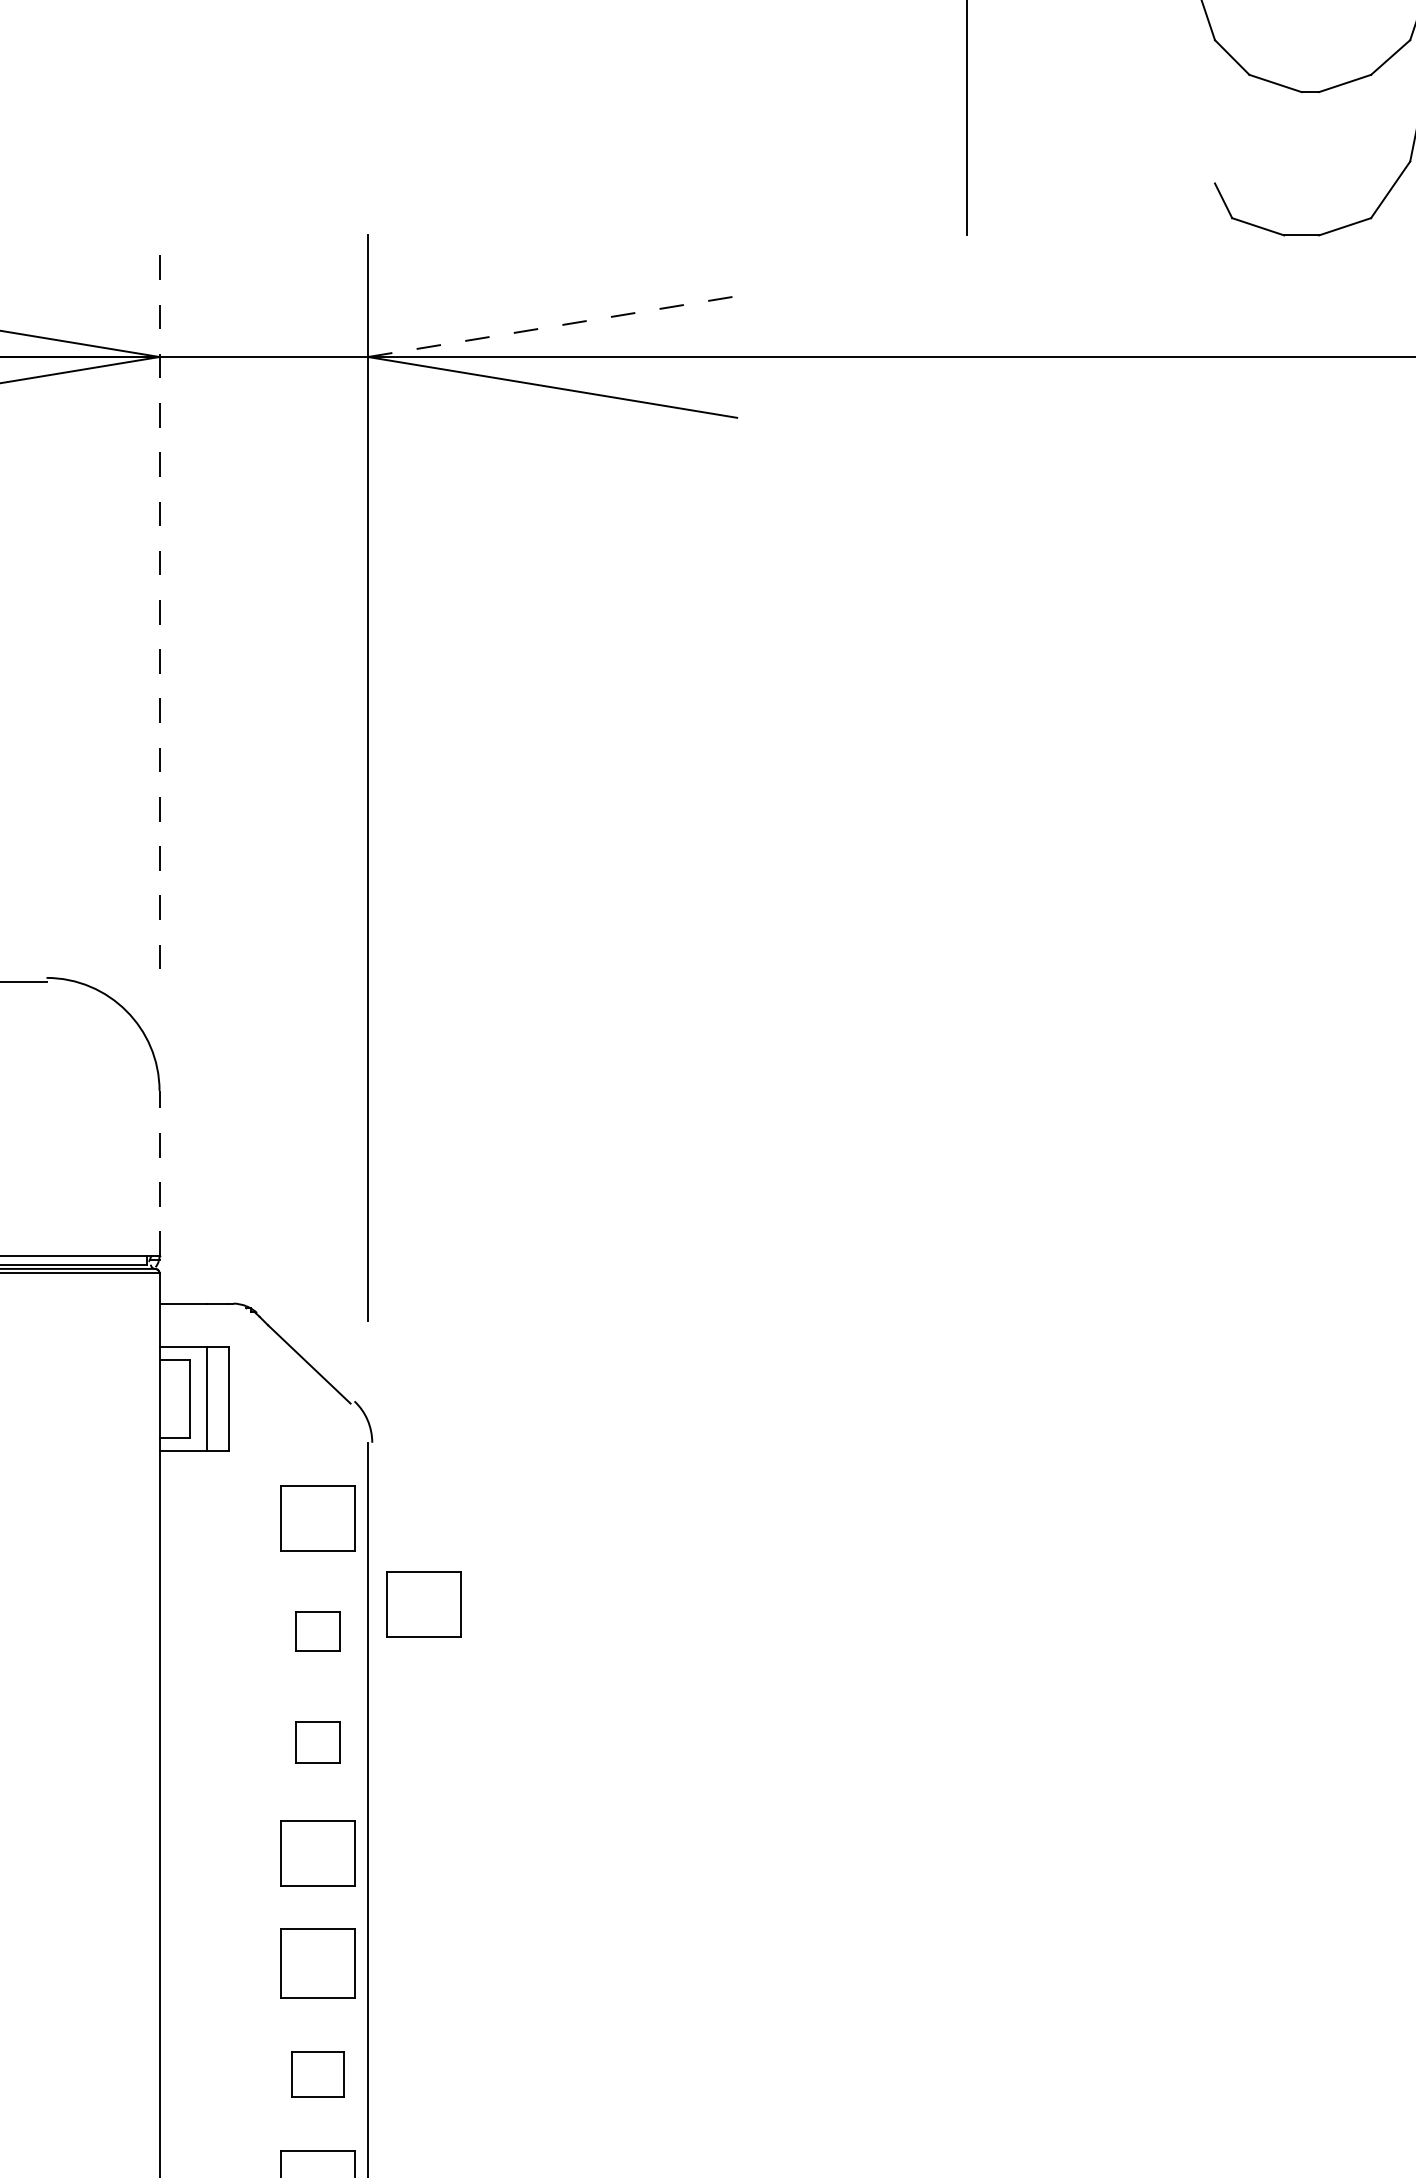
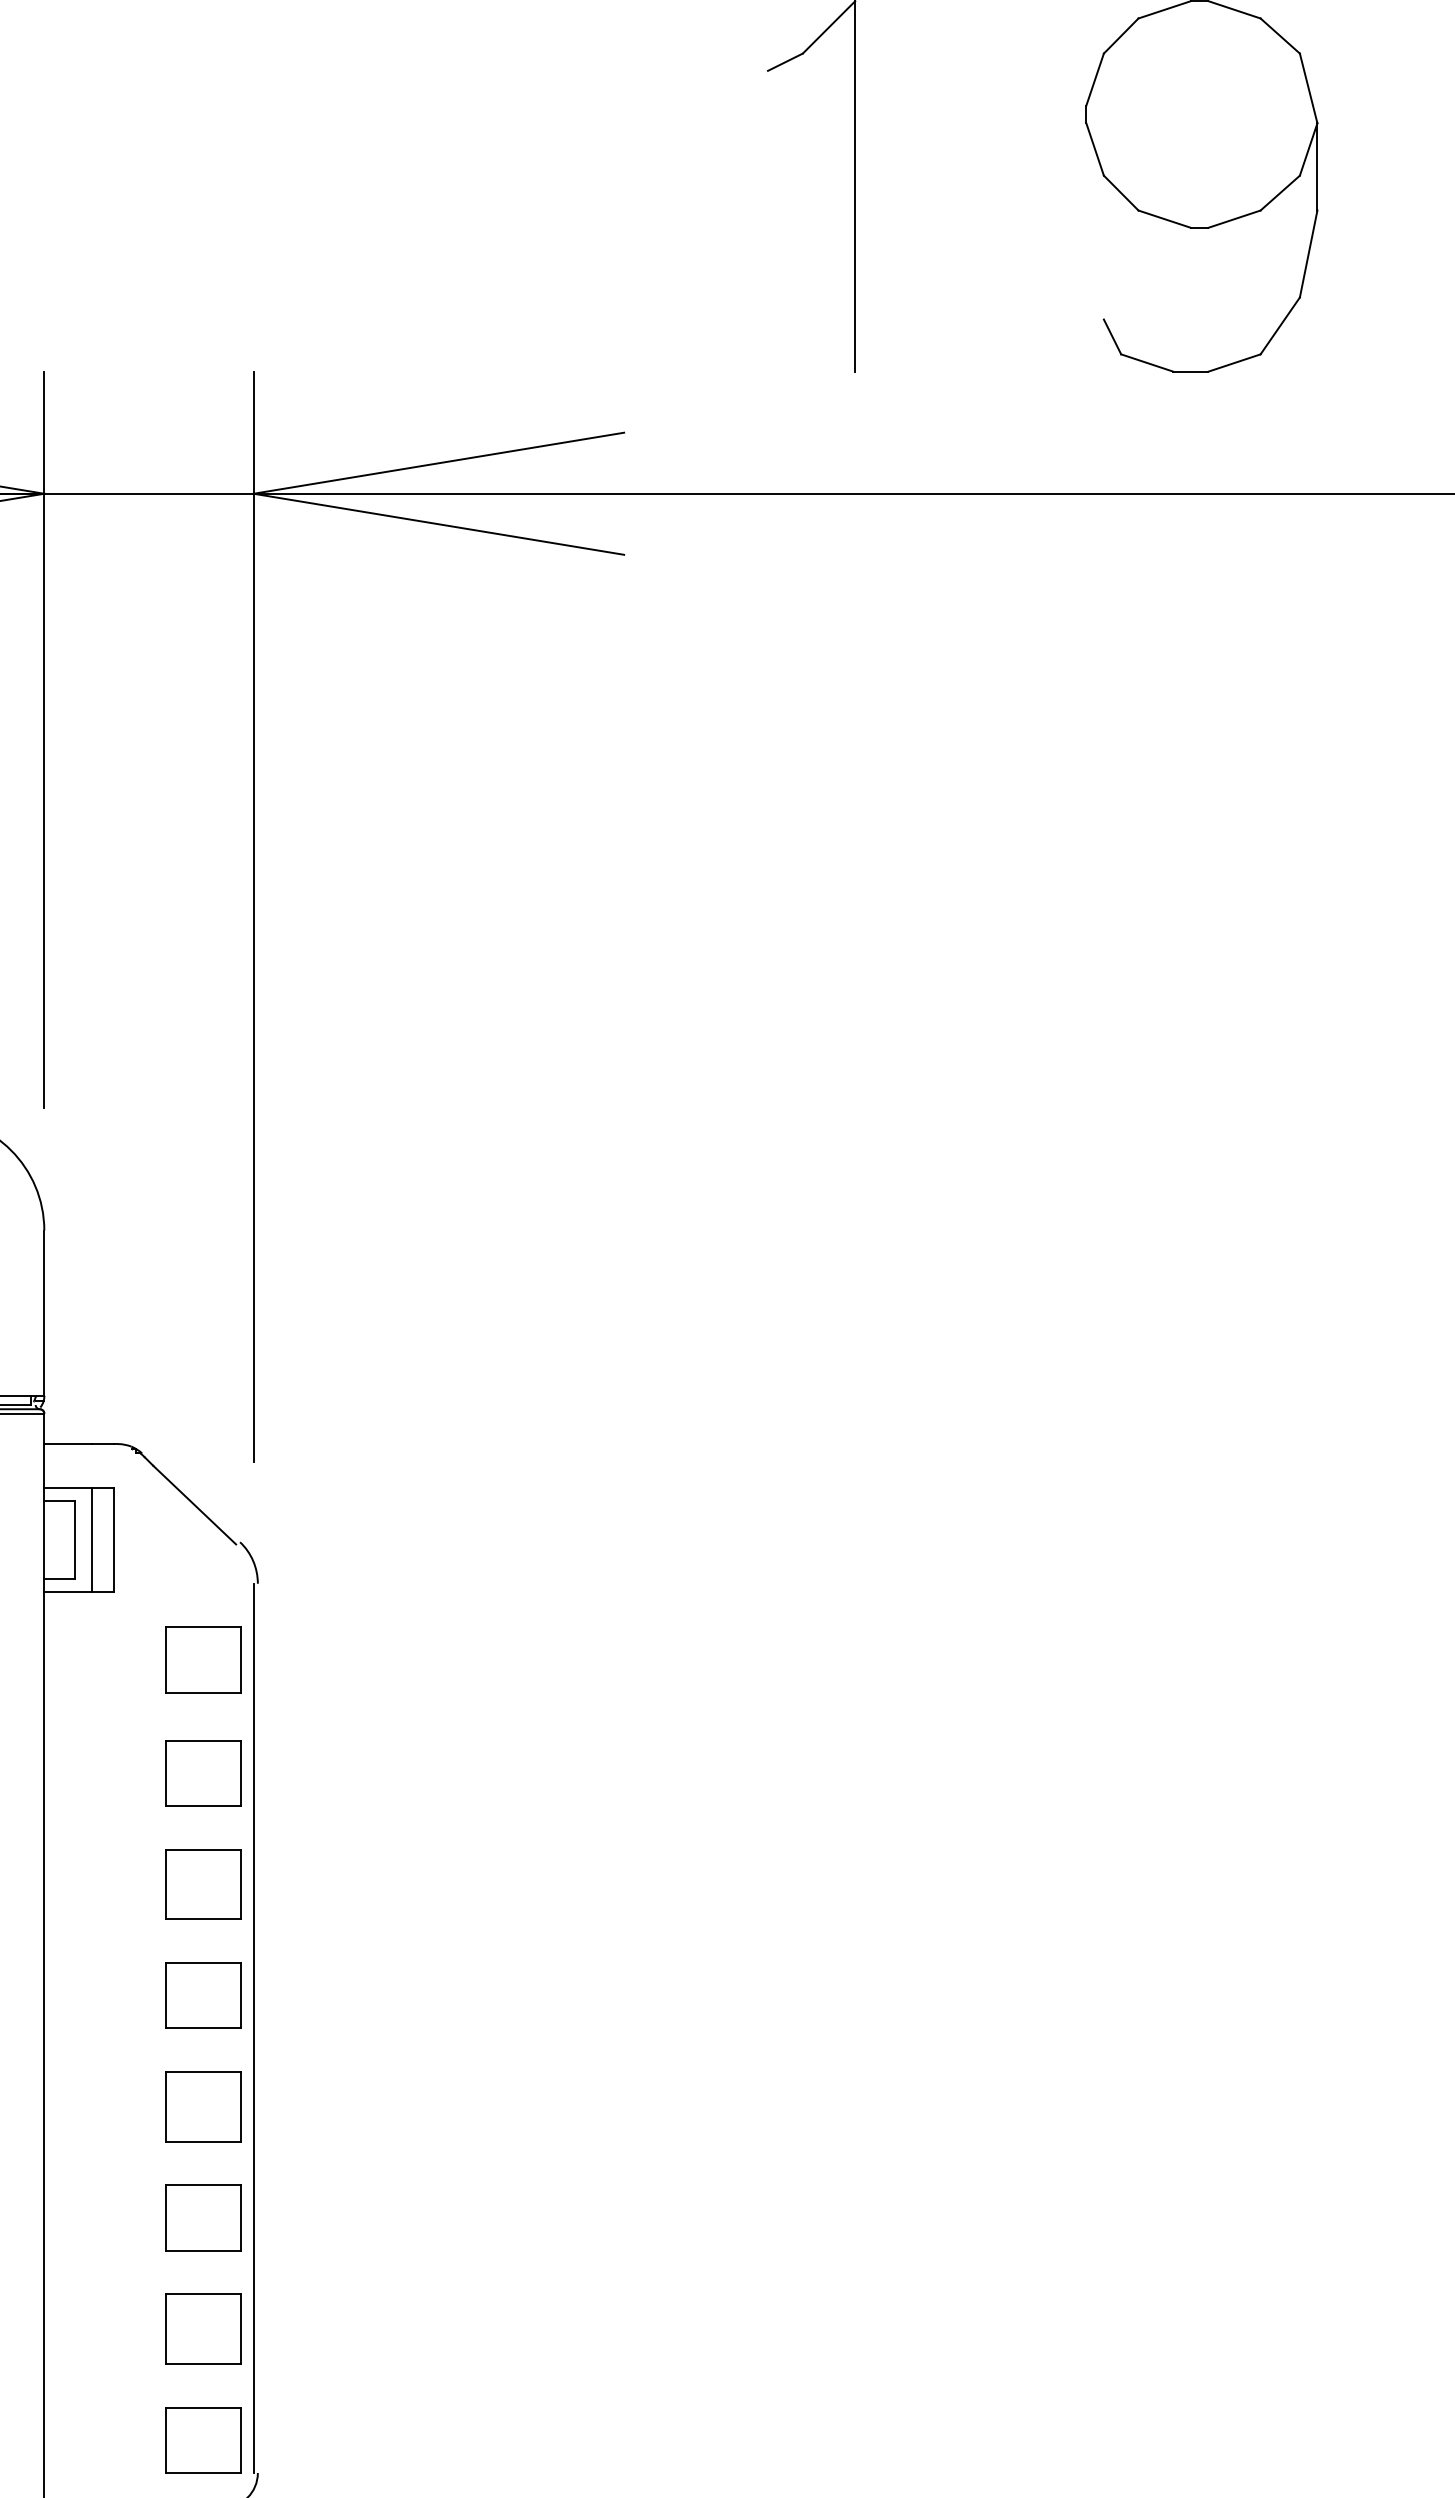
line: (552, 326) -> (438, 463), dashed -> solid
line: (159, 601) -> (44, 739), dashed -> solid
line: (159, 1173) -> (44, 1313), dashed -> solid
part: (423, 1603) -> (309, 1745), removed
part: (318, 1631) -> (203, 1773), size x1.67
part: (318, 1742) -> (203, 1884), size x1.67
part: (318, 2074) -> (203, 2217), size x1.43

